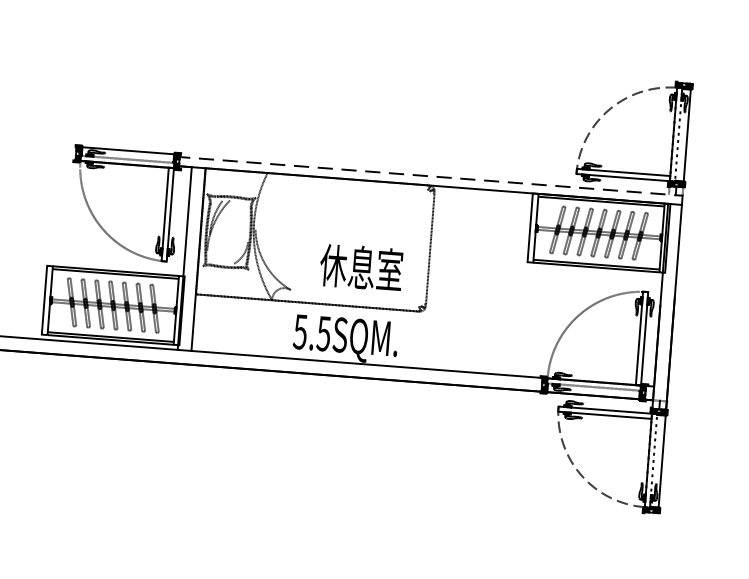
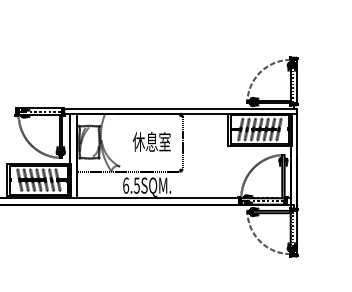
line: (430, 176) -> (180, 109), dashed -> solid
text: (360, 266) -> (151, 141), moved
text: (301, 331) -> (126, 185), 5.5SQM. -> 6.5SQM.

